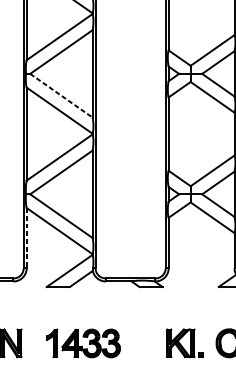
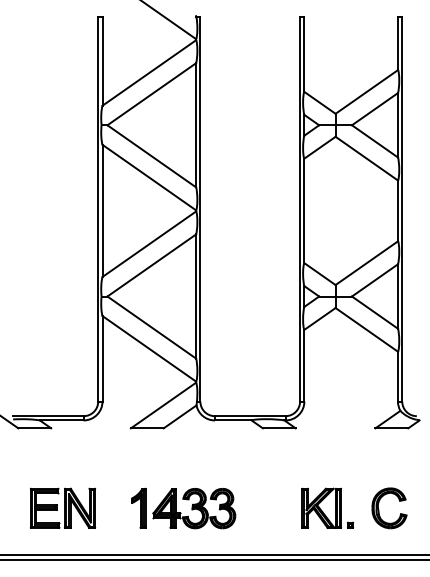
line: (61, 95) -> (152, 156), dashed -> solid
line: (26, 237) -> (102, 358), dashed -> solid

